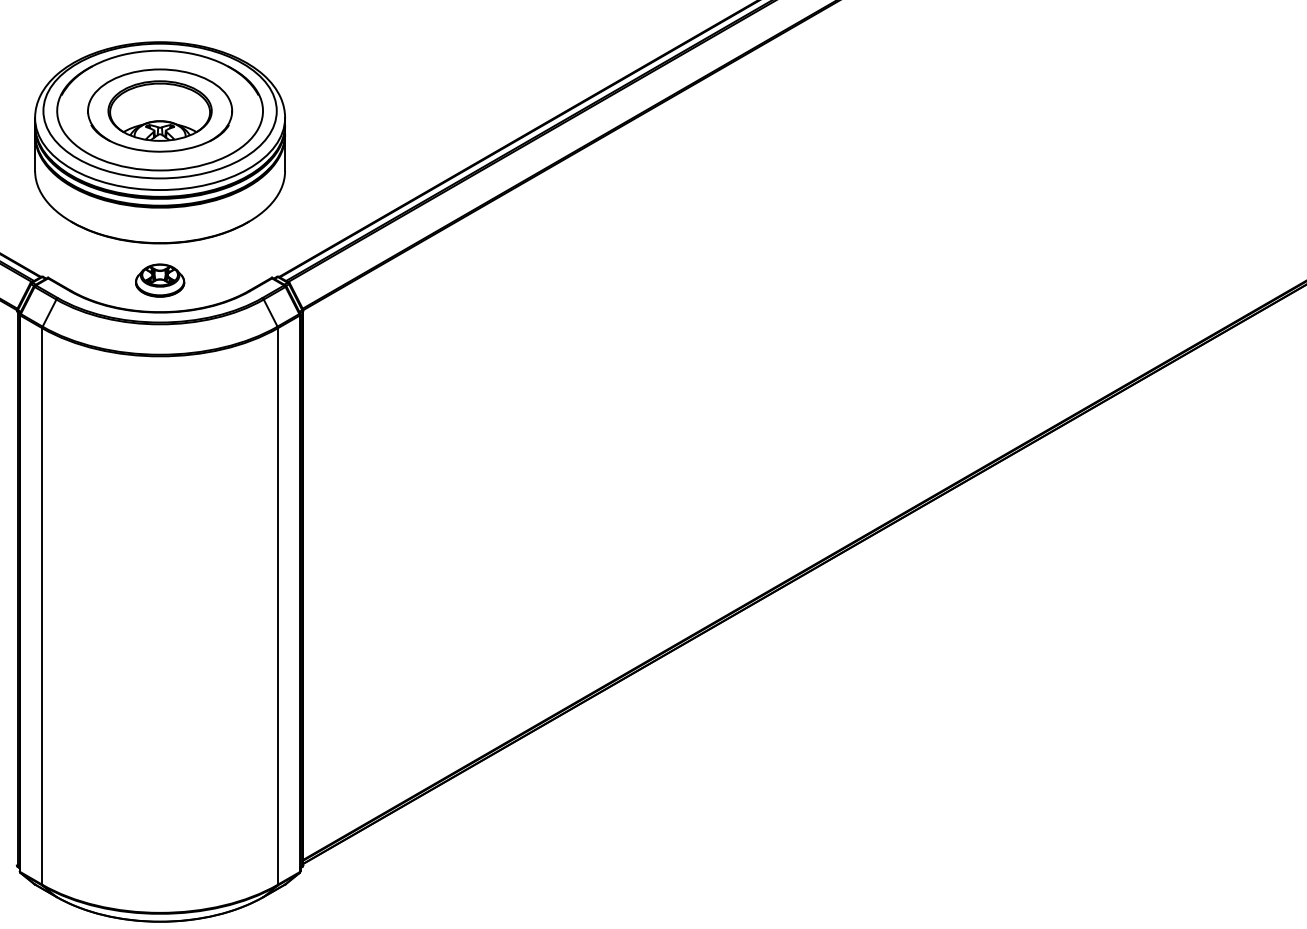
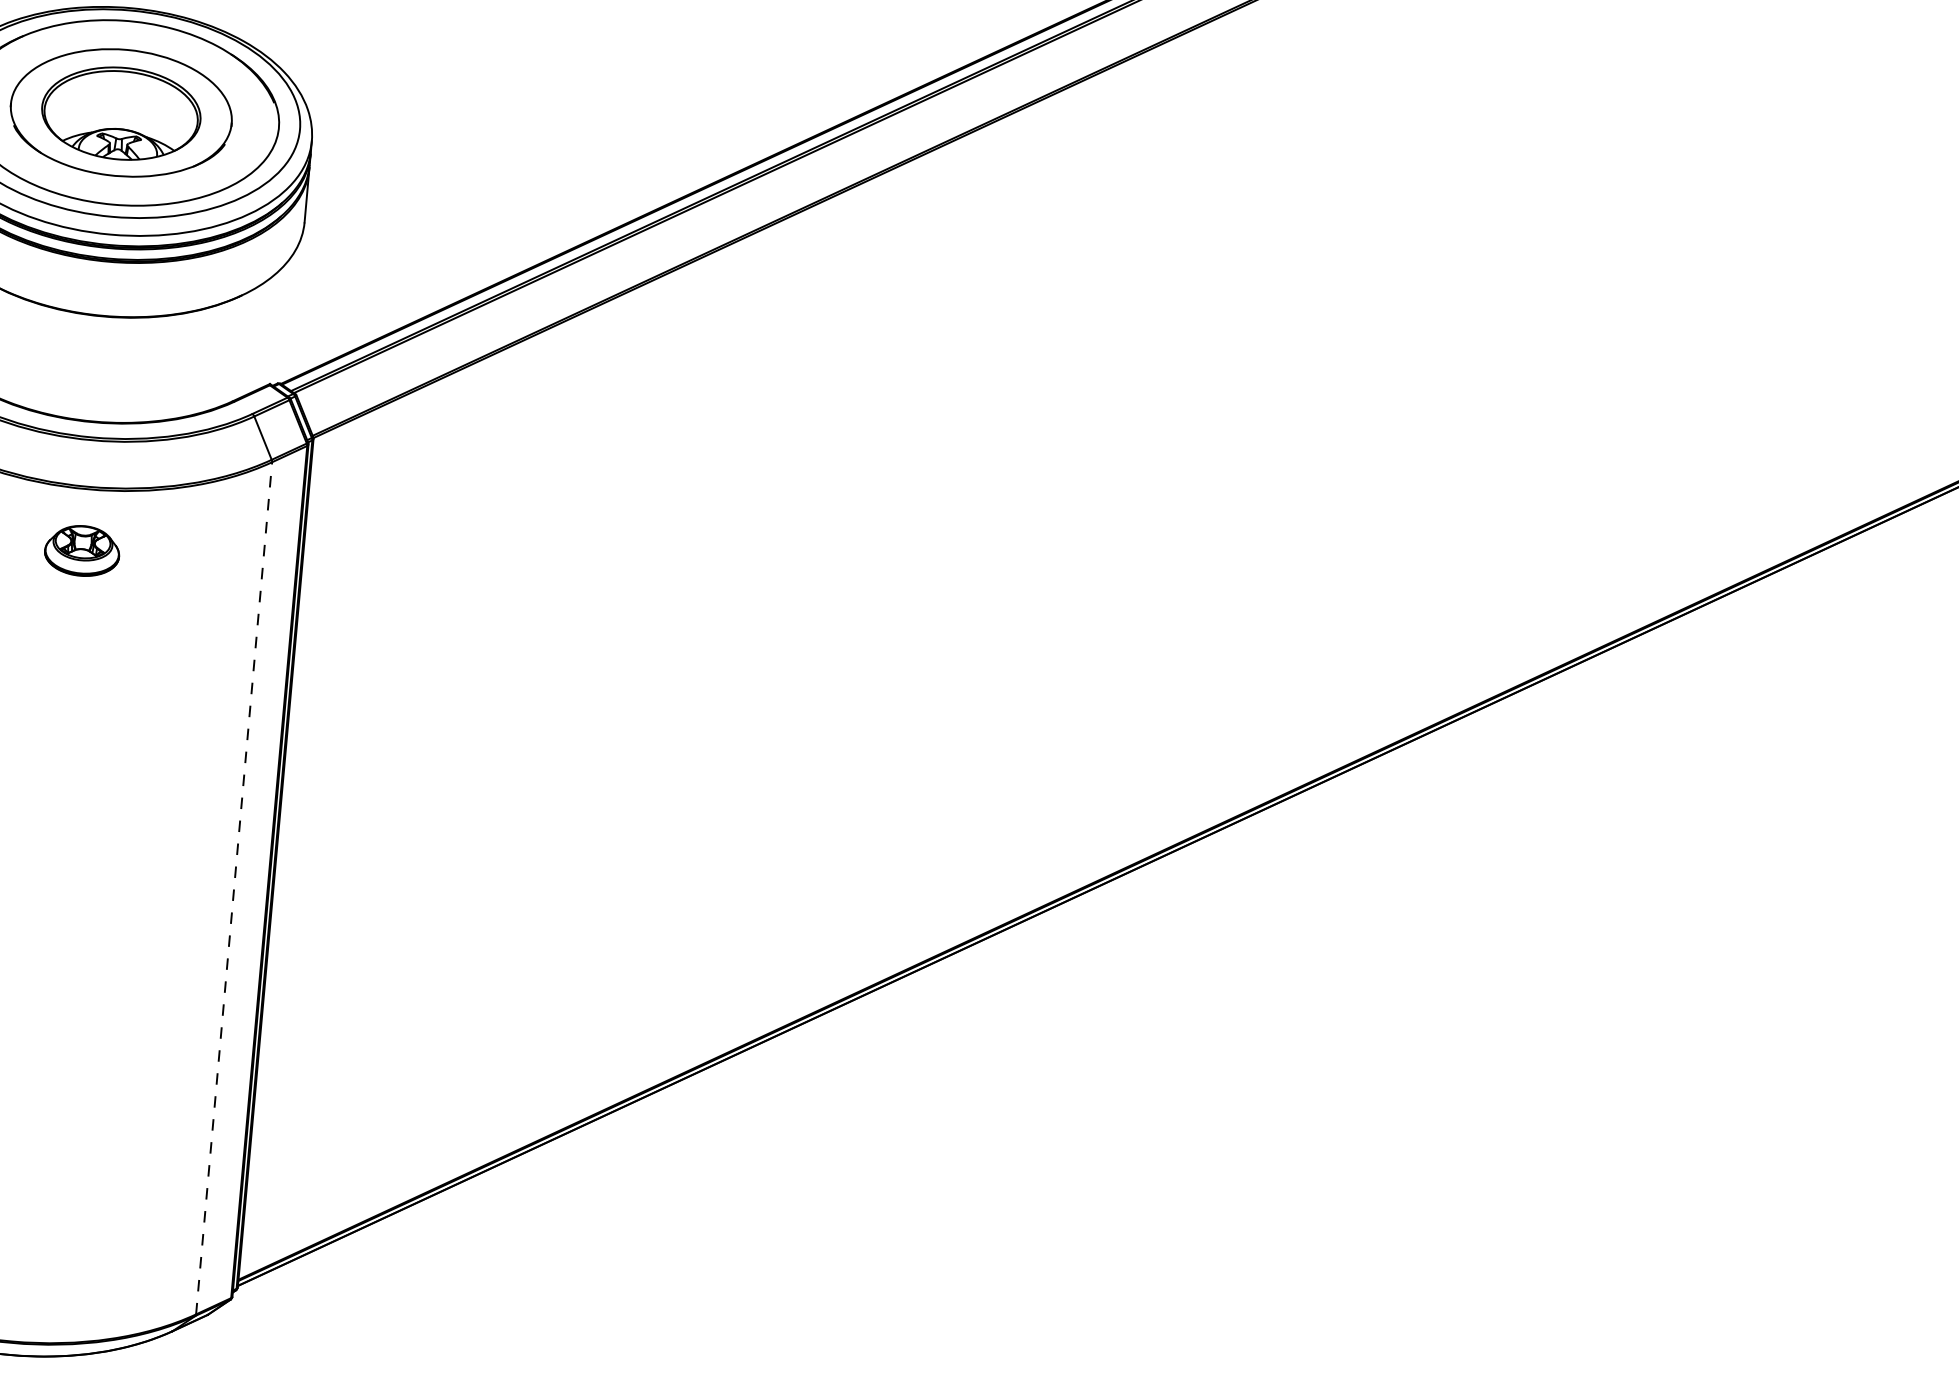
part: (160, 280) -> (82, 550), moved
line: (277, 605) -> (233, 886), solid -> dashed

